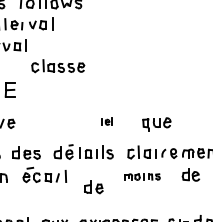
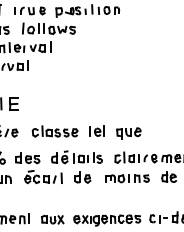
part: (57, 66) -> (54, 131), moved
part: (106, 120) -> (96, 130), size x1.67
part: (156, 124) -> (128, 133), moved
part: (142, 176) -> (127, 178), size x1.43
part: (93, 187) -> (82, 177), moved

